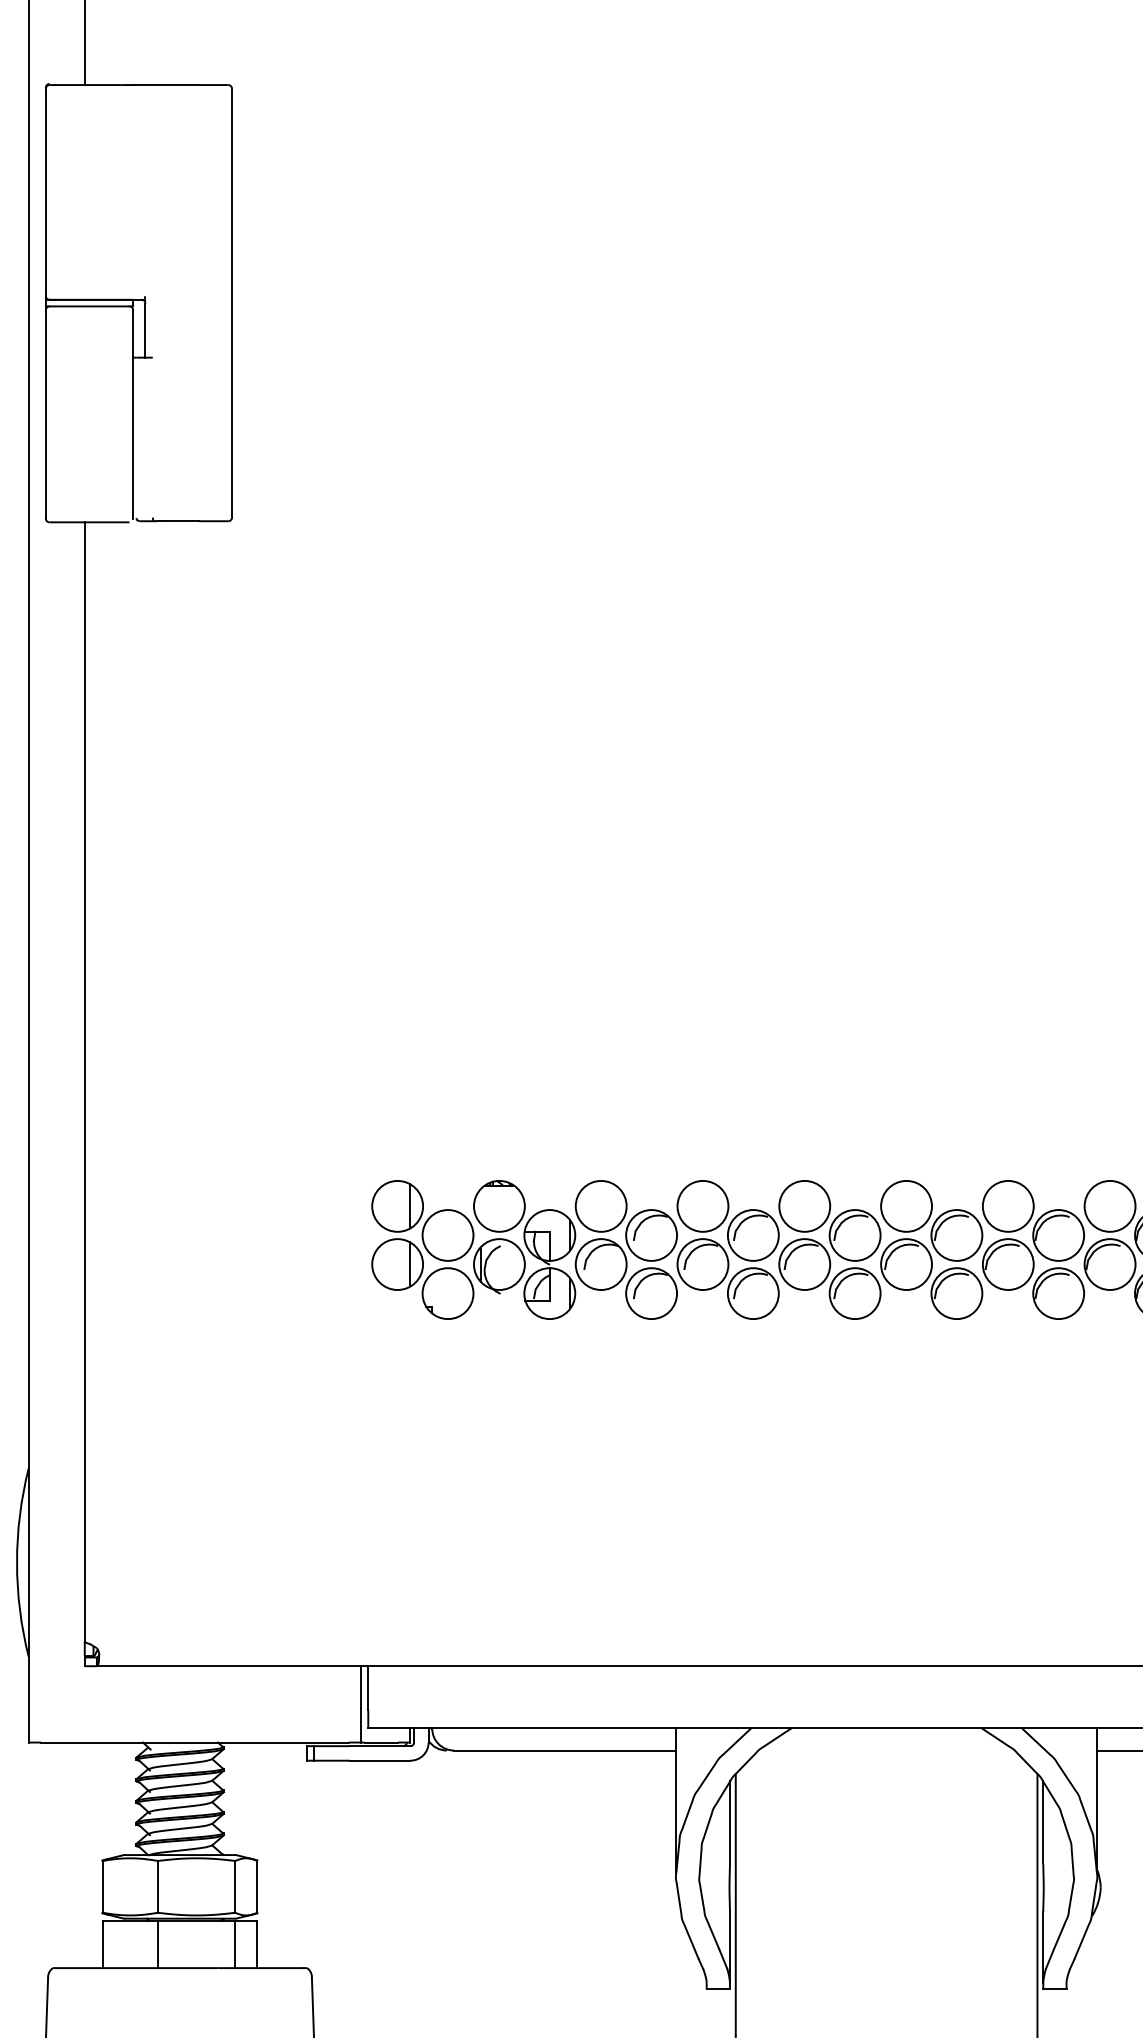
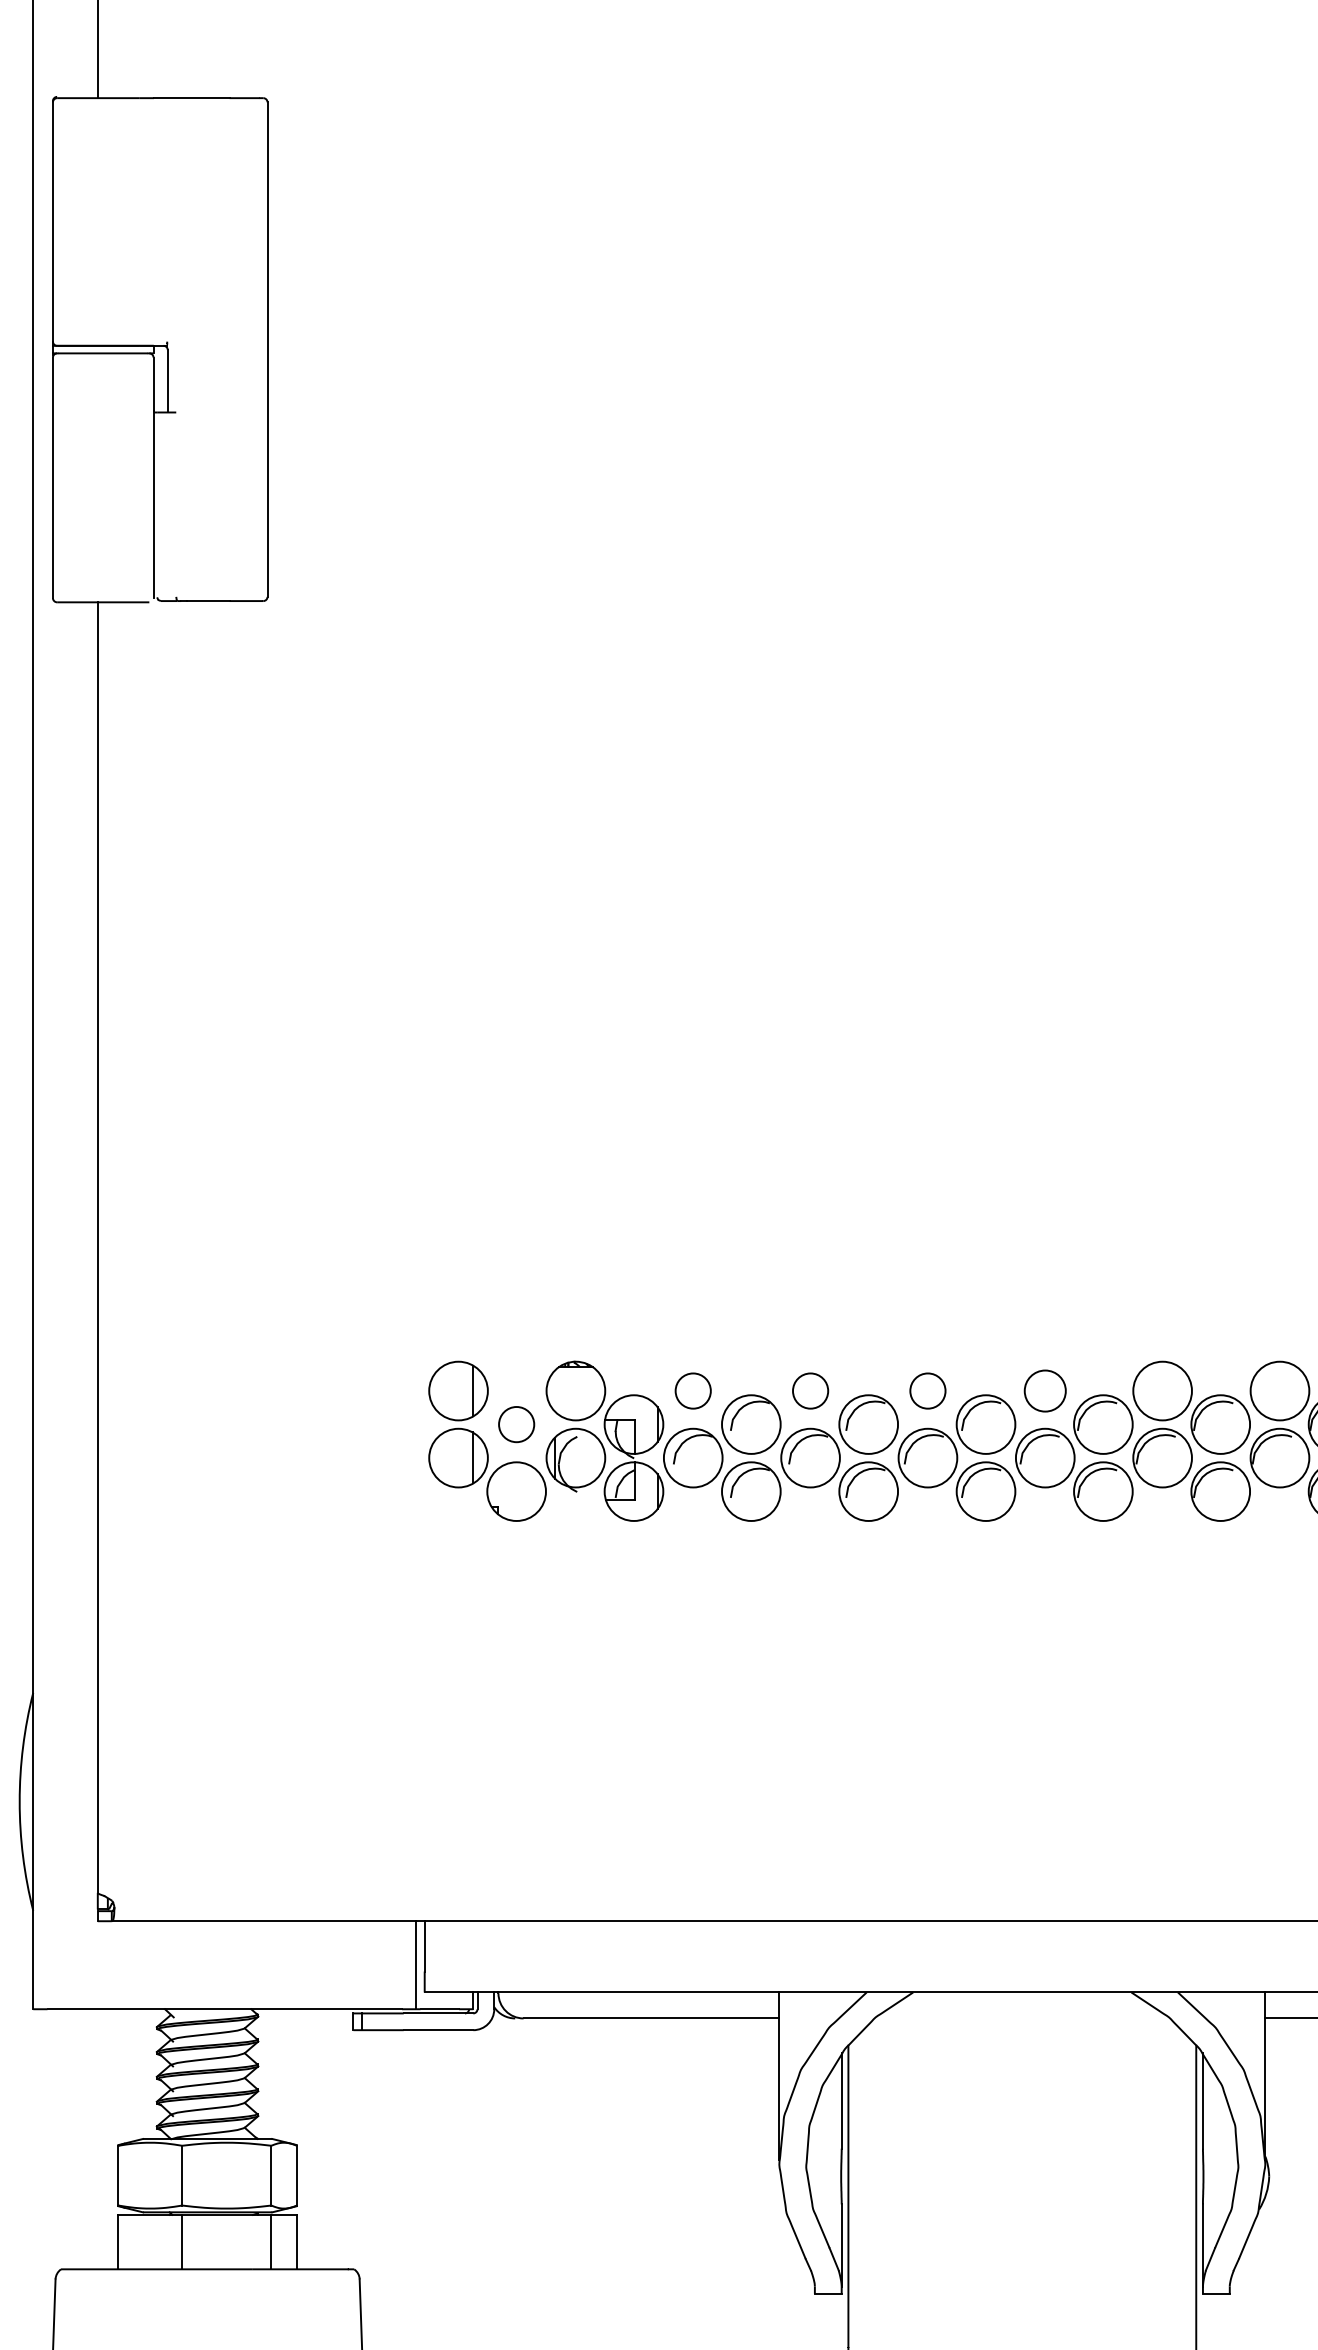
circle: (600, 1205) -> (692, 1390), size x0.6
circle: (702, 1205) -> (810, 1390), size x0.6
circle: (804, 1205) -> (927, 1390), size x0.6
circle: (905, 1205) -> (1044, 1390), size x0.7
circle: (447, 1235) -> (516, 1424), size x0.6

